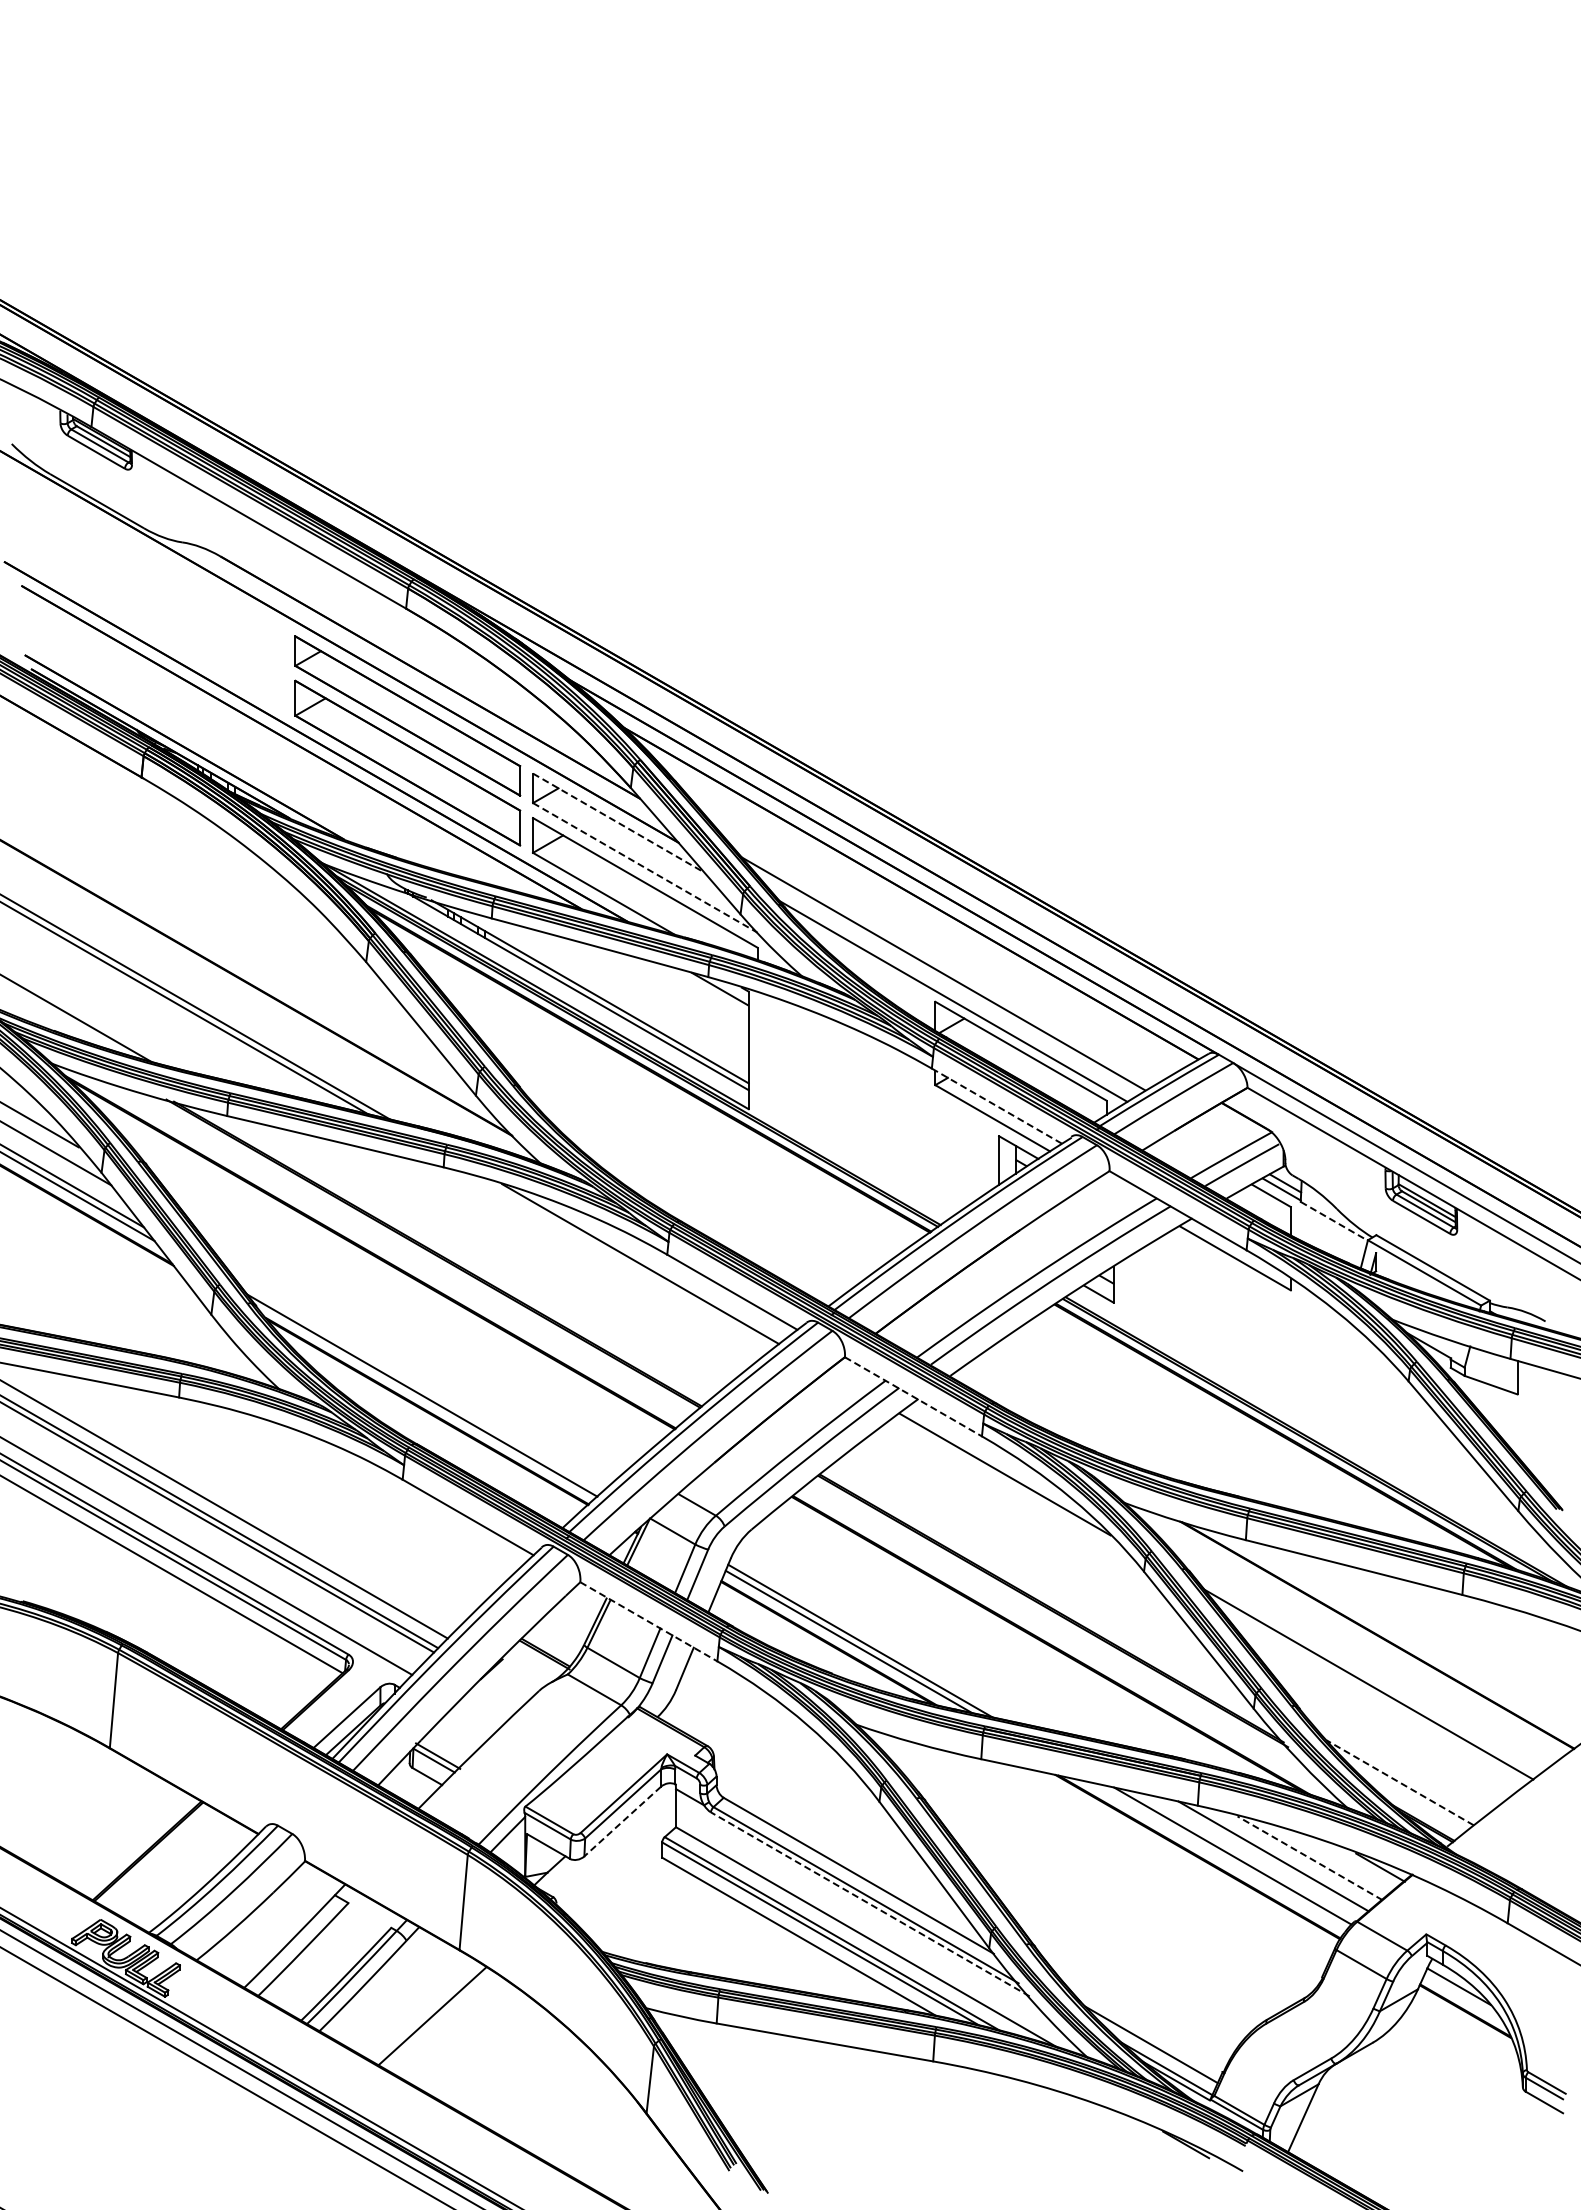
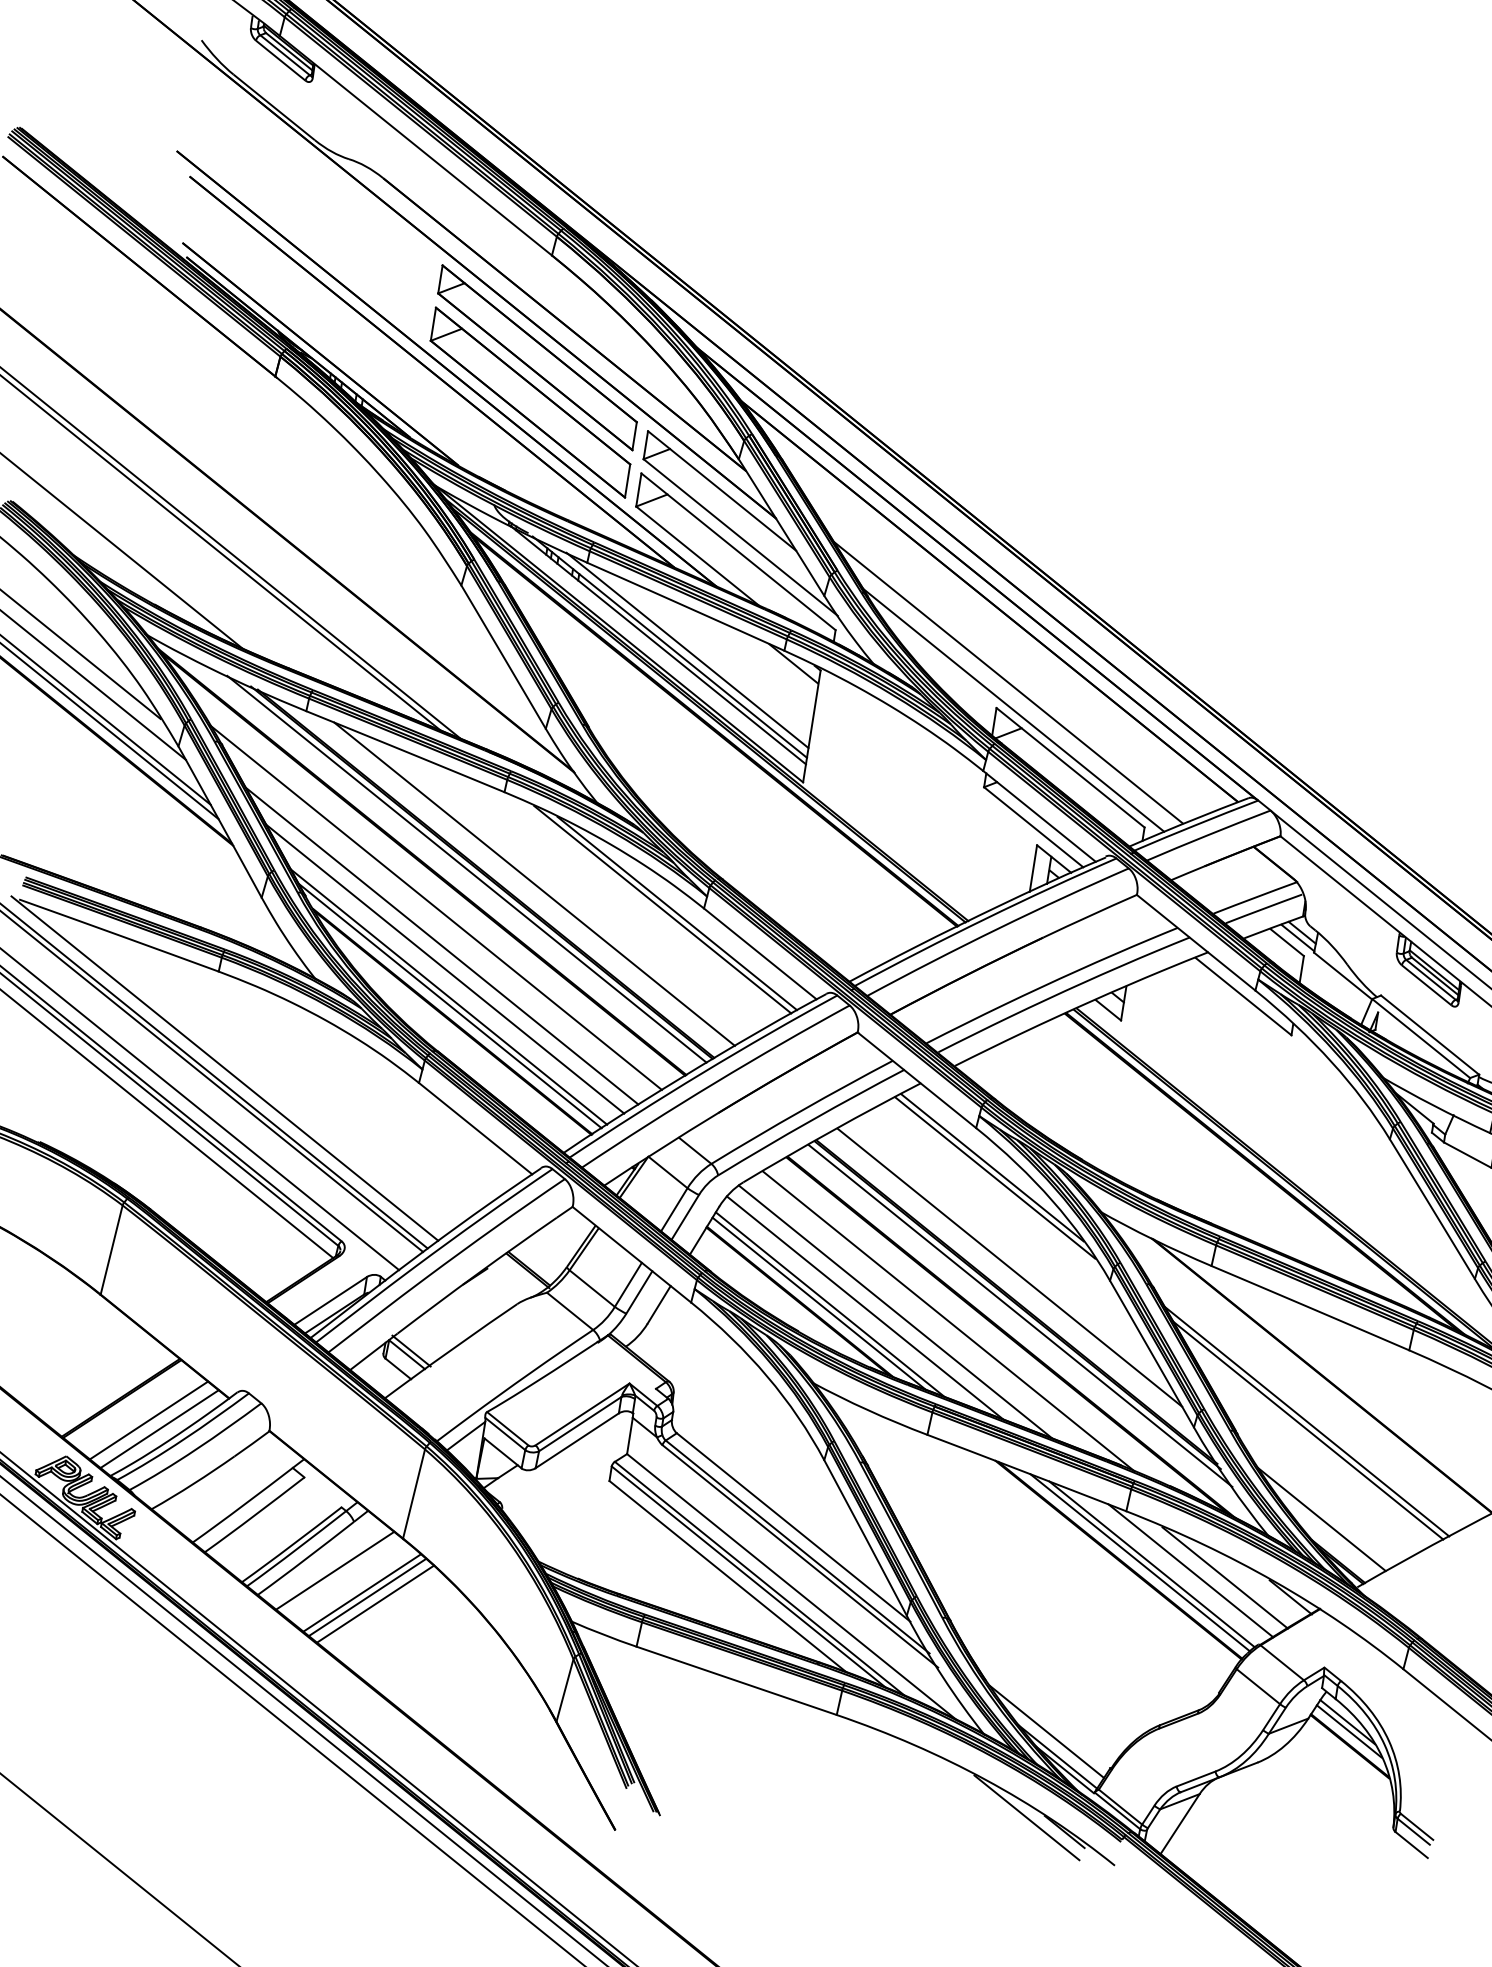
line: (618, 823) -> (721, 491), dashed -> solid
line: (645, 867) -> (740, 537), dashed -> solid
line: (608, 992) -> (687, 650), added
line: (997, 1106) -> (1040, 816), dashed -> solid
line: (1334, 1221) -> (1343, 976), dashed -> solid
line: (417, 1252) -> (466, 869), added
line: (489, 1256) -> (534, 883), added
line: (624, 1262) -> (662, 909), added
line: (391, 1296) -> (435, 907), added
line: (404, 1335) -> (442, 946), added
line: (411, 1358) -> (445, 969), added
line: (419, 1386) -> (448, 996), added
line: (913, 1397) -> (916, 1080), dashed -> solid
line: (1009, 1484) -> (995, 1177), added
line: (1039, 1574) -> (1010, 1267), added
line: (1057, 1621) -> (1020, 1315), added
line: (649, 1622) -> (632, 1255), dashed -> solid
line: (928, 1637) -> (895, 1311), added
line: (896, 1638) -> (864, 1307), added
line: (984, 1639) -> (948, 1321), added
line: (1371, 1693) -> (1308, 1430), added
line: (1399, 1782) -> (1321, 1519), dashed -> solid
line: (622, 1821) -> (577, 1440), dashed -> solid
line: (1220, 1856) -> (1140, 1562), added
line: (1310, 1858) -> (1225, 1578), dashed -> solid
line: (179, 1869) -> (148, 1420), added
line: (191, 1876) -> (159, 1428), added
line: (869, 1904) -> (799, 1556), dashed -> solid
line: (394, 1993) -> (334, 1570), added
line: (1461, 1995) -> (1348, 1730), added
line: (426, 2012) -> (362, 1593), added
line: (441, 2021) -> (375, 1603), added
line: (1144, 2136) -> (1026, 1817), added

